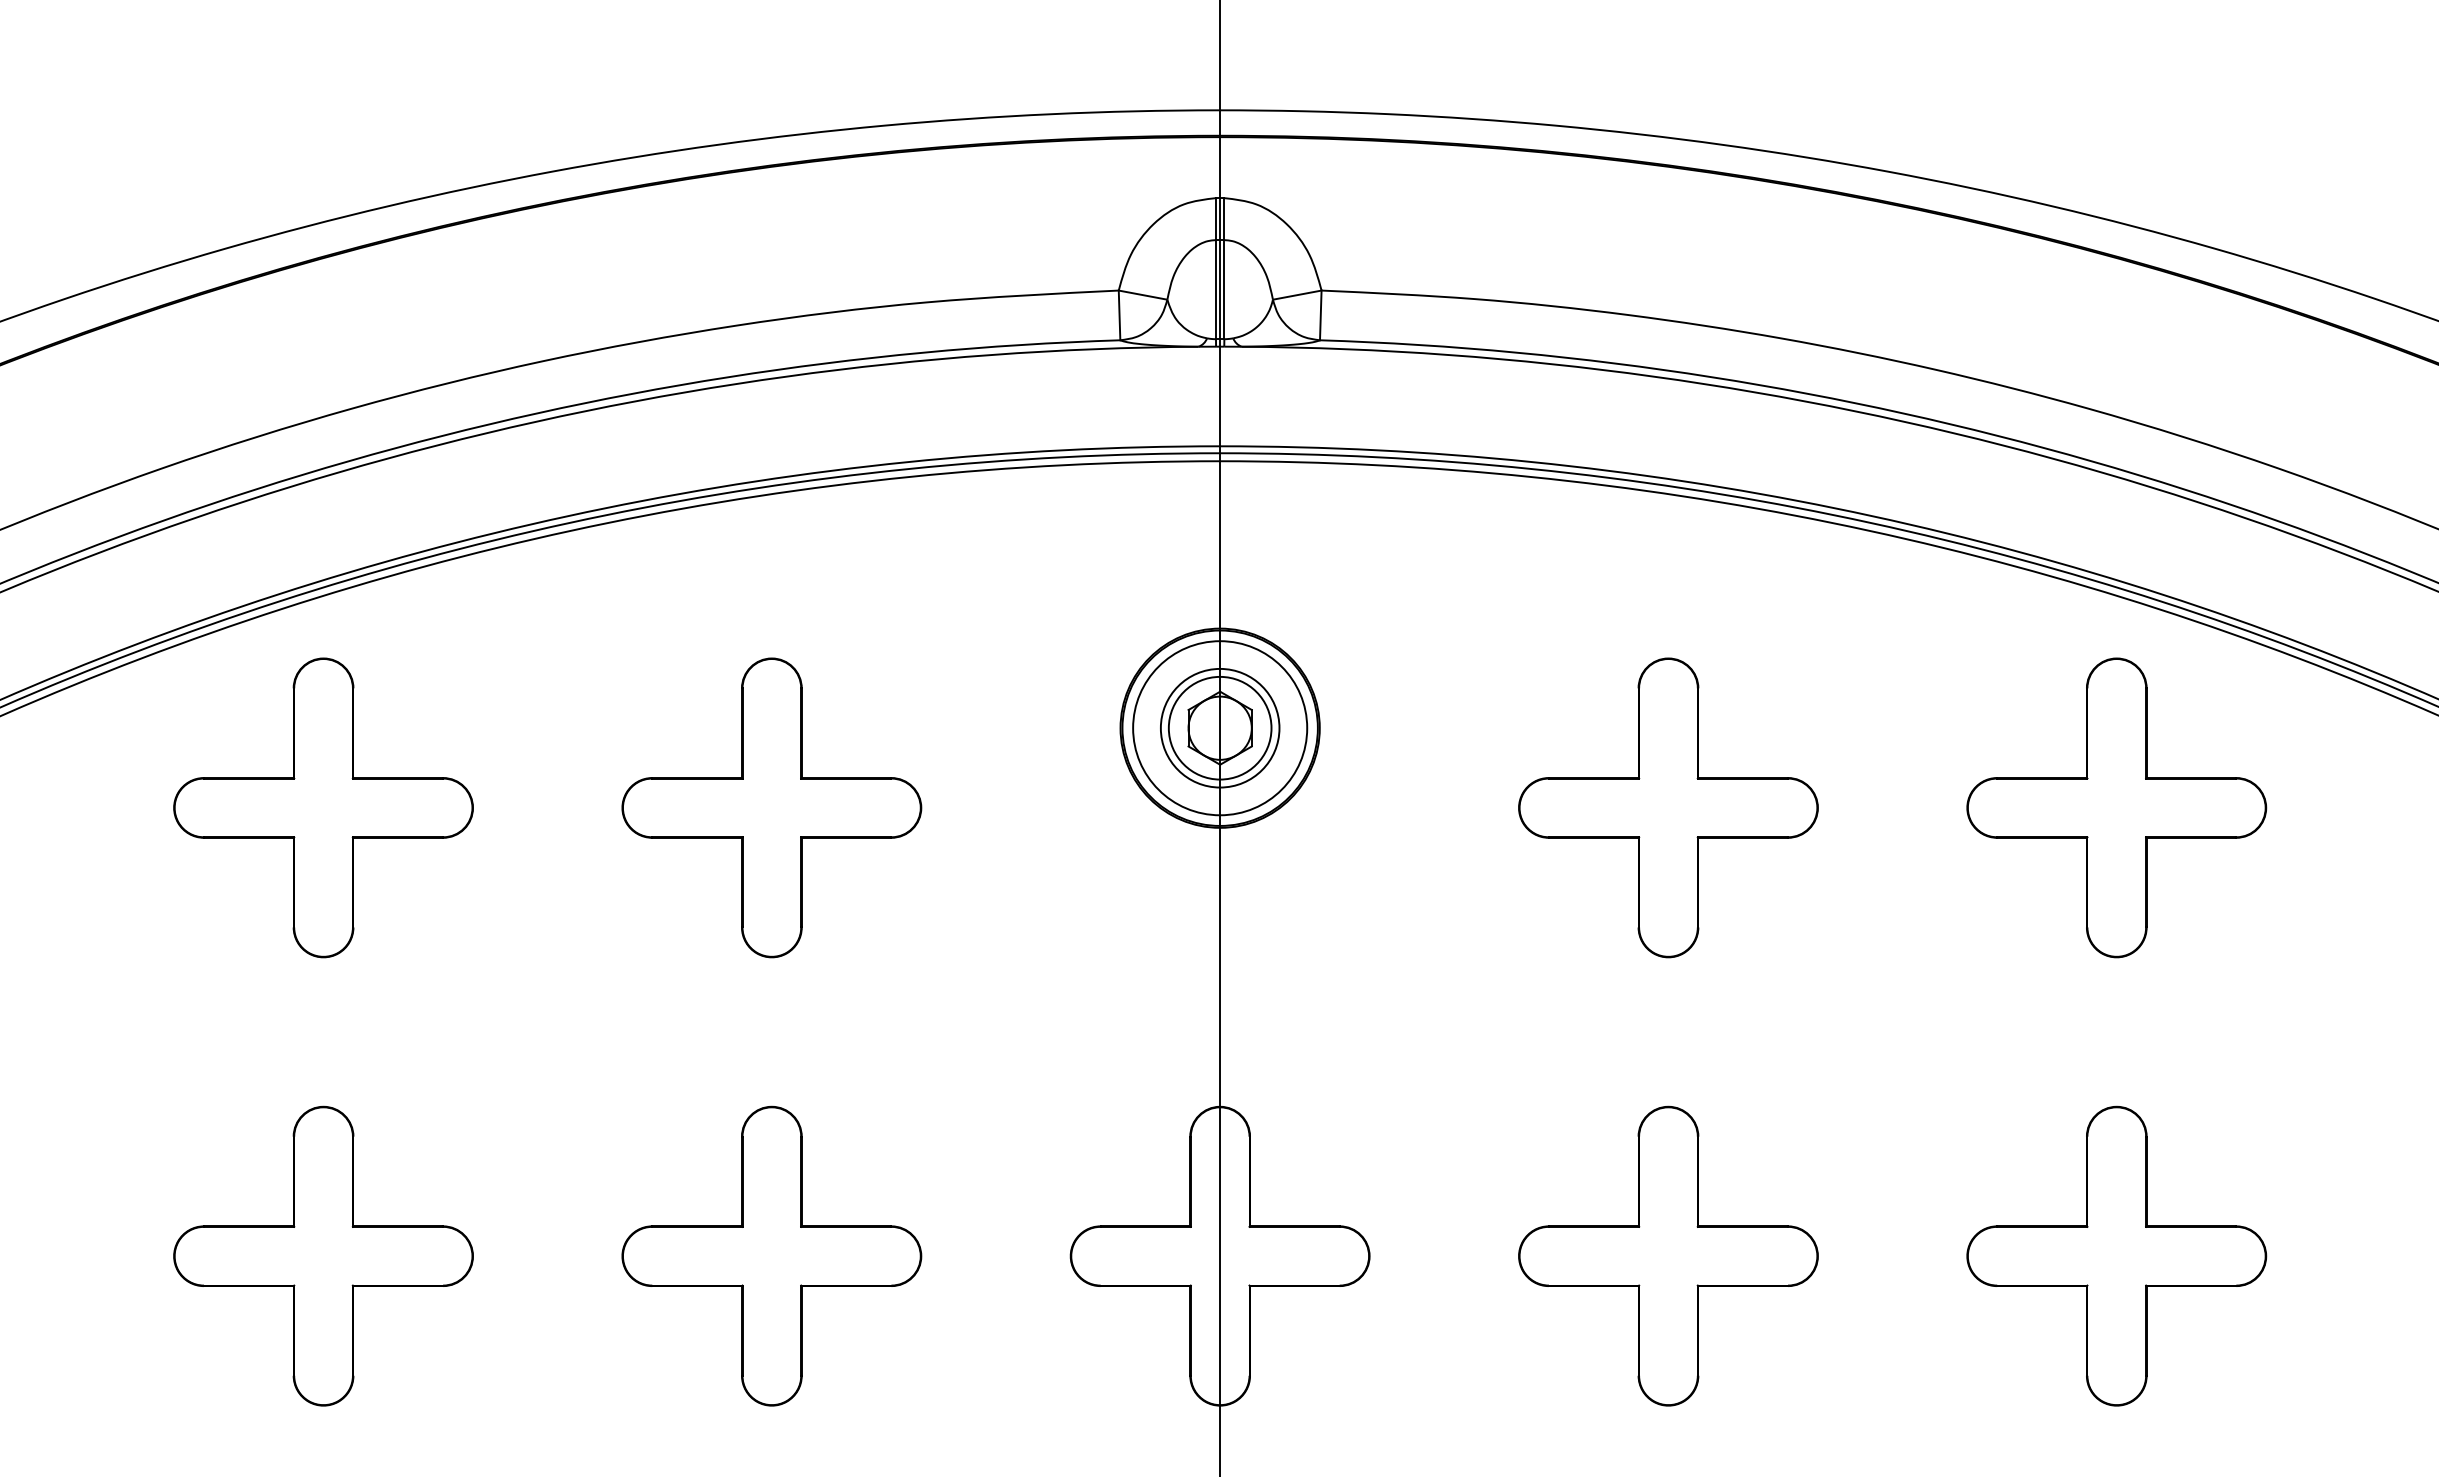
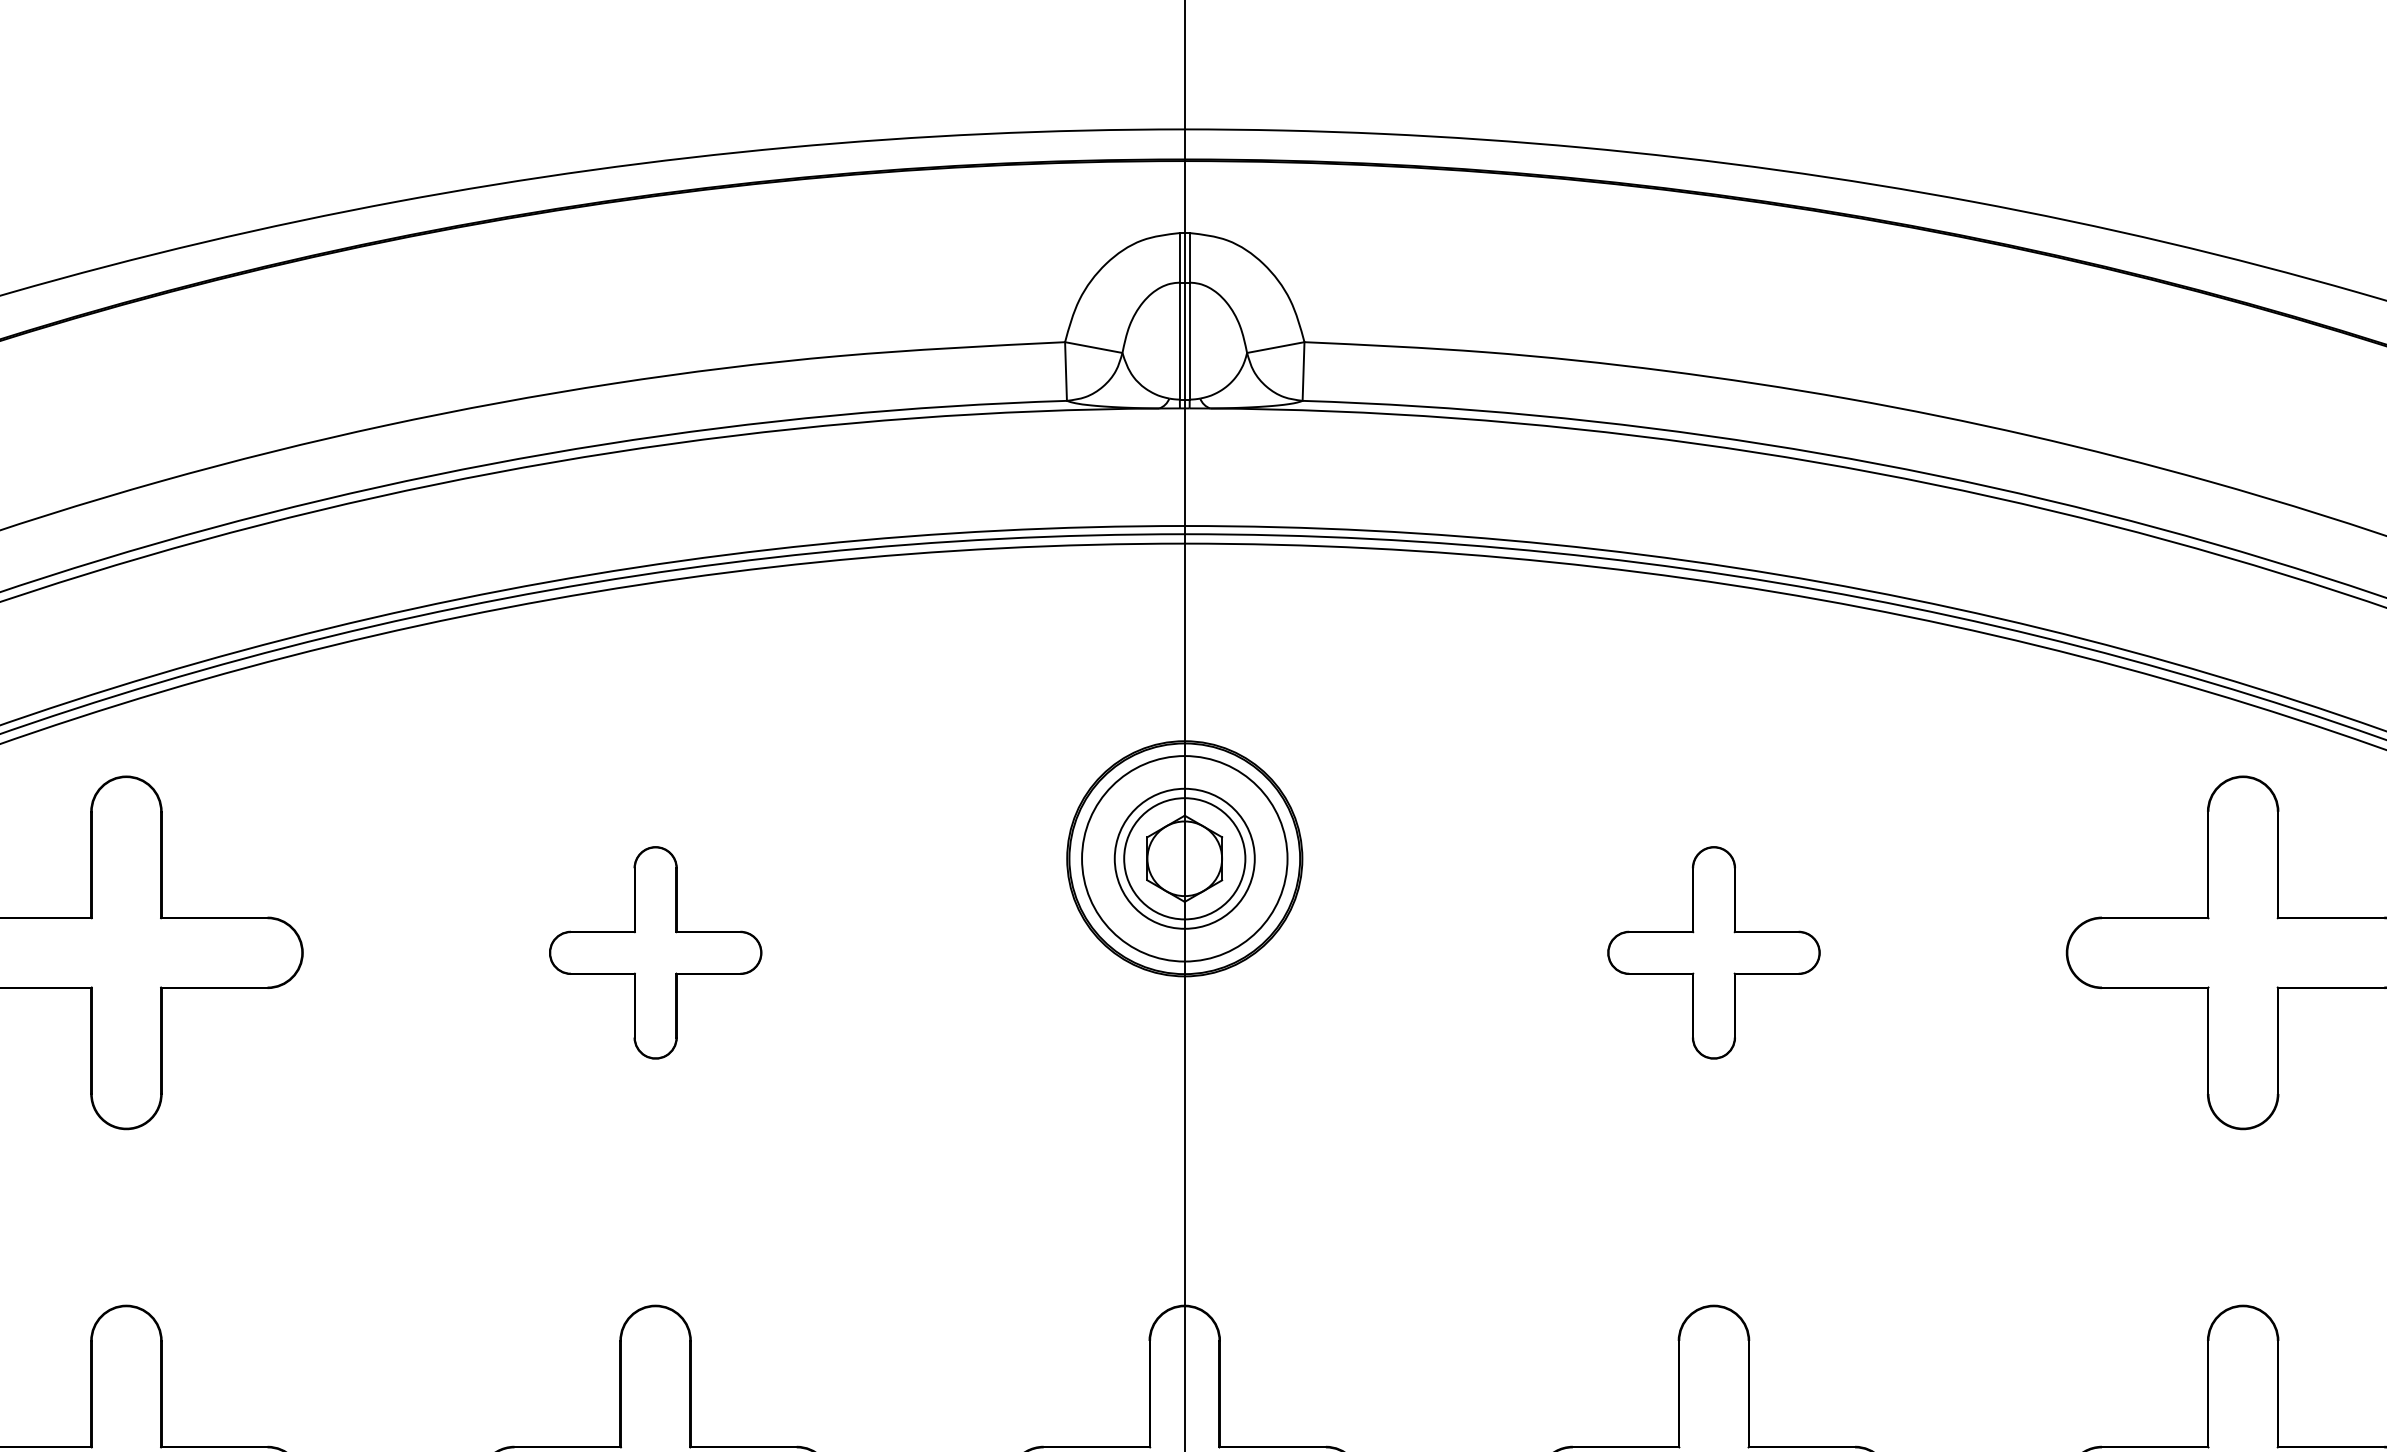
part: (771, 807) -> (655, 952), size x0.6
part: (1668, 807) -> (1713, 952), size x0.6

